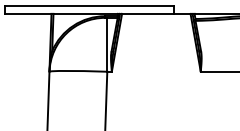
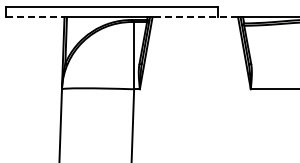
line: (28, 14) -> (35, 17), solid -> dashed
line: (156, 14) -> (195, 17), solid -> dashed

